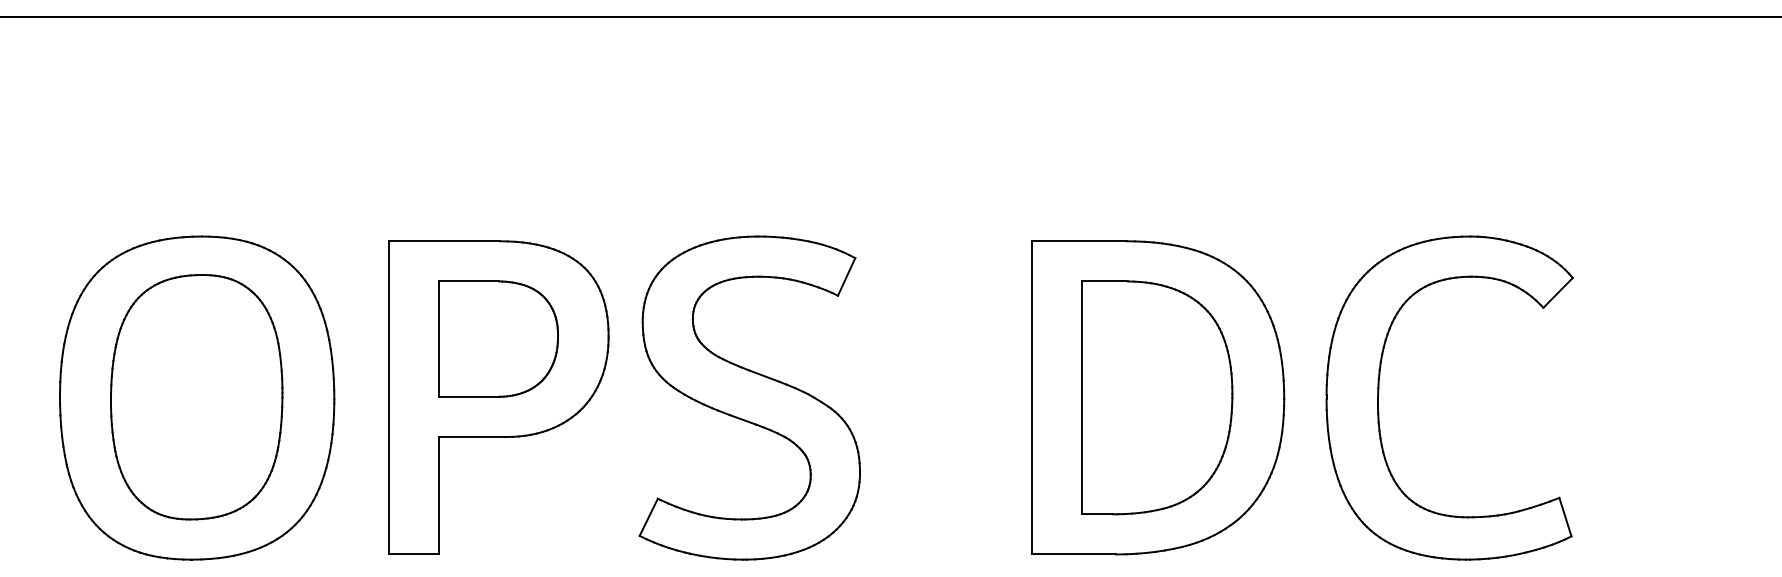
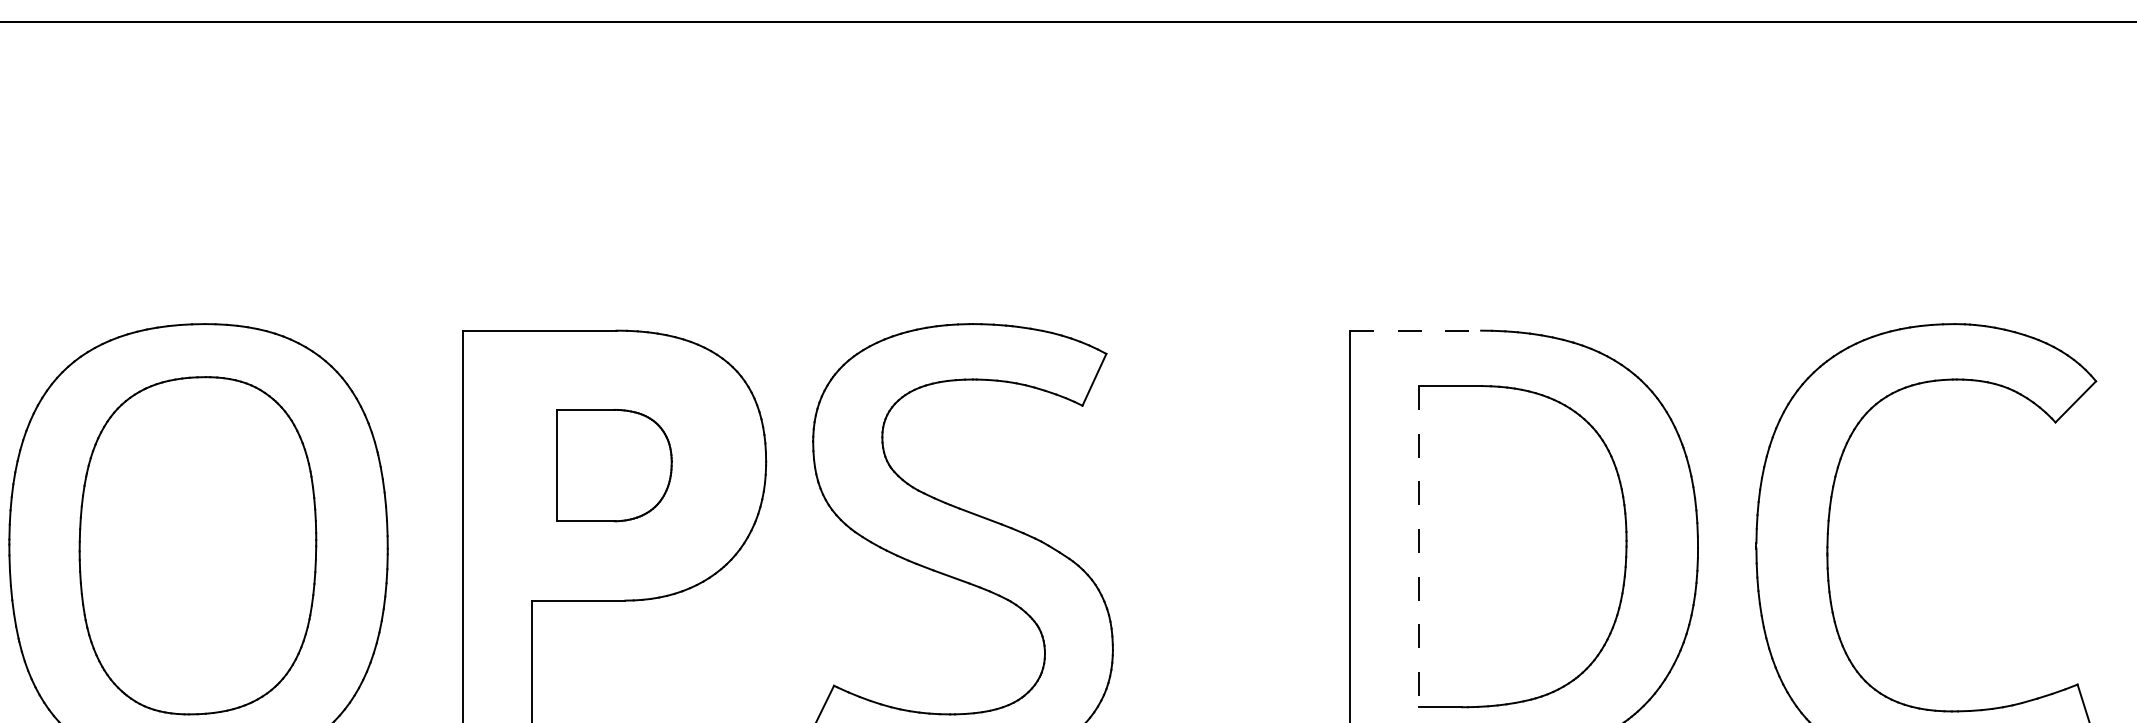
line: (1079, 241) -> (1415, 330), solid -> dashed
part: (498, 338) -> (614, 464), size x0.7
line: (1081, 398) -> (1418, 547), solid -> dashed

